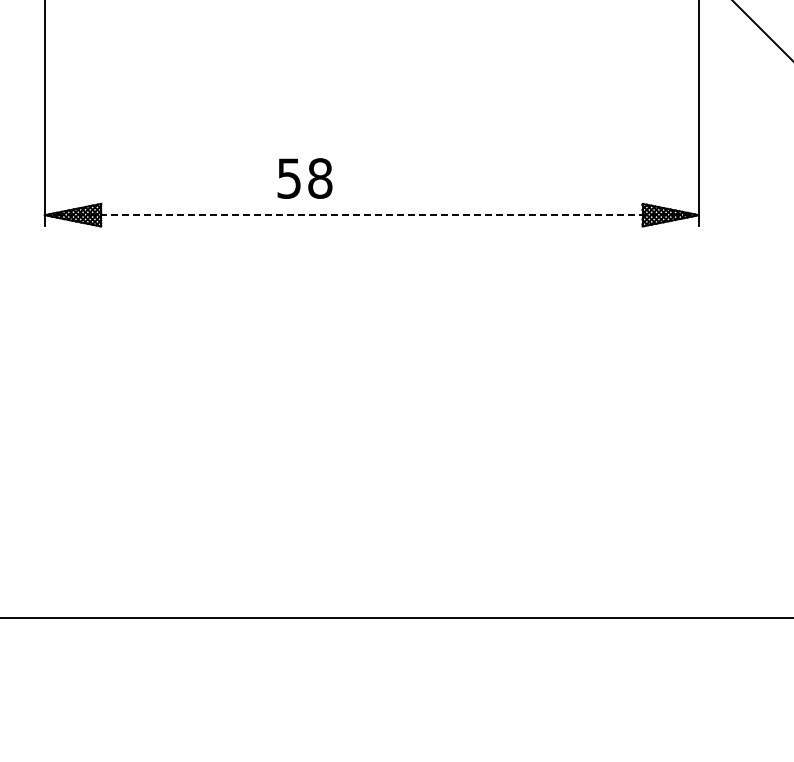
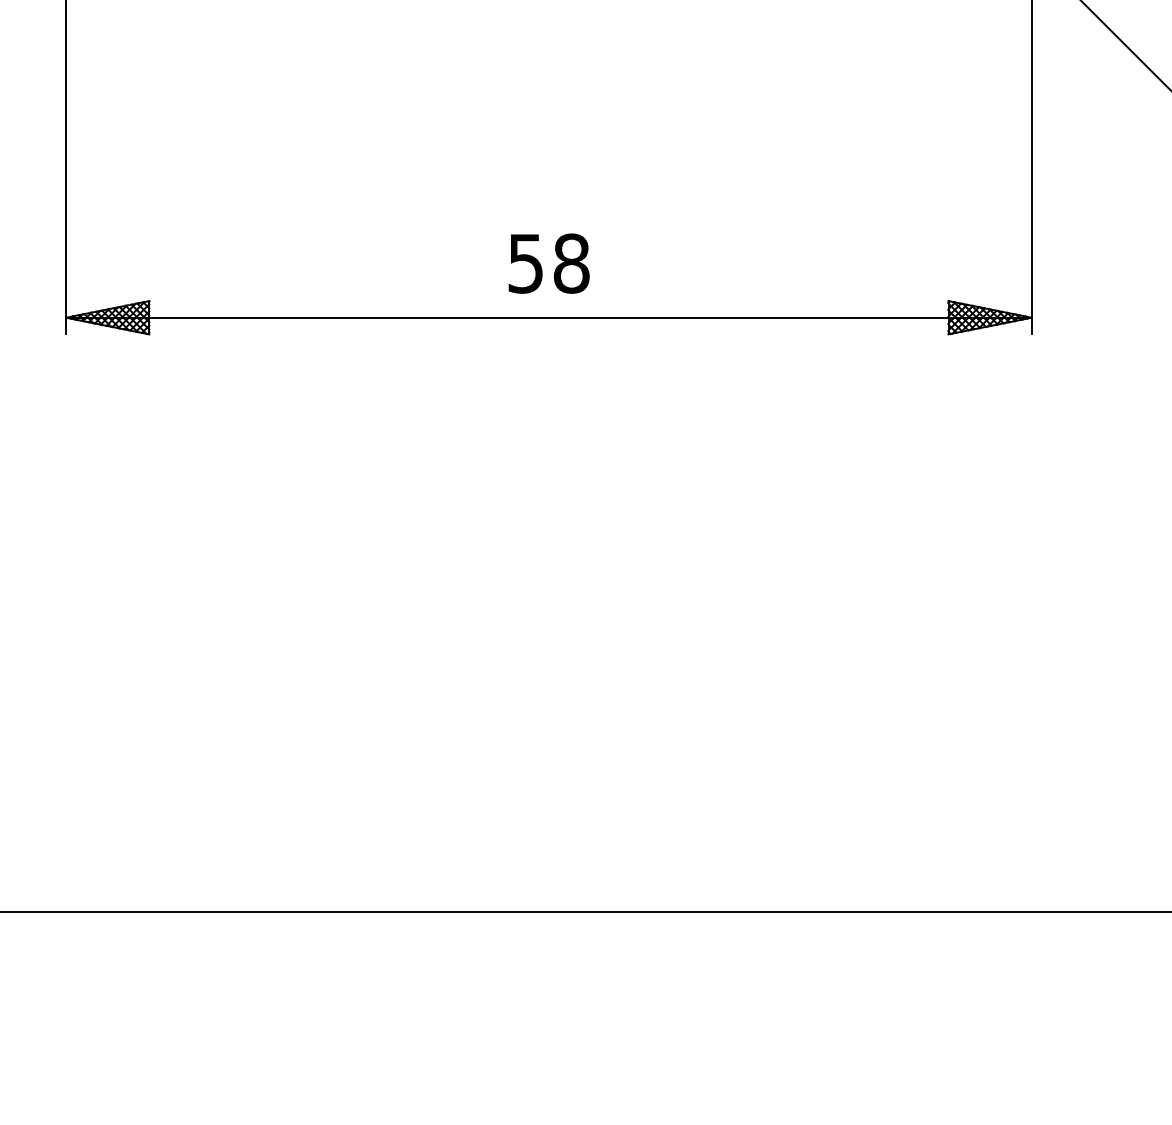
text: (304, 178) -> (548, 263), moved
line: (372, 215) -> (549, 318), dashed -> solid

